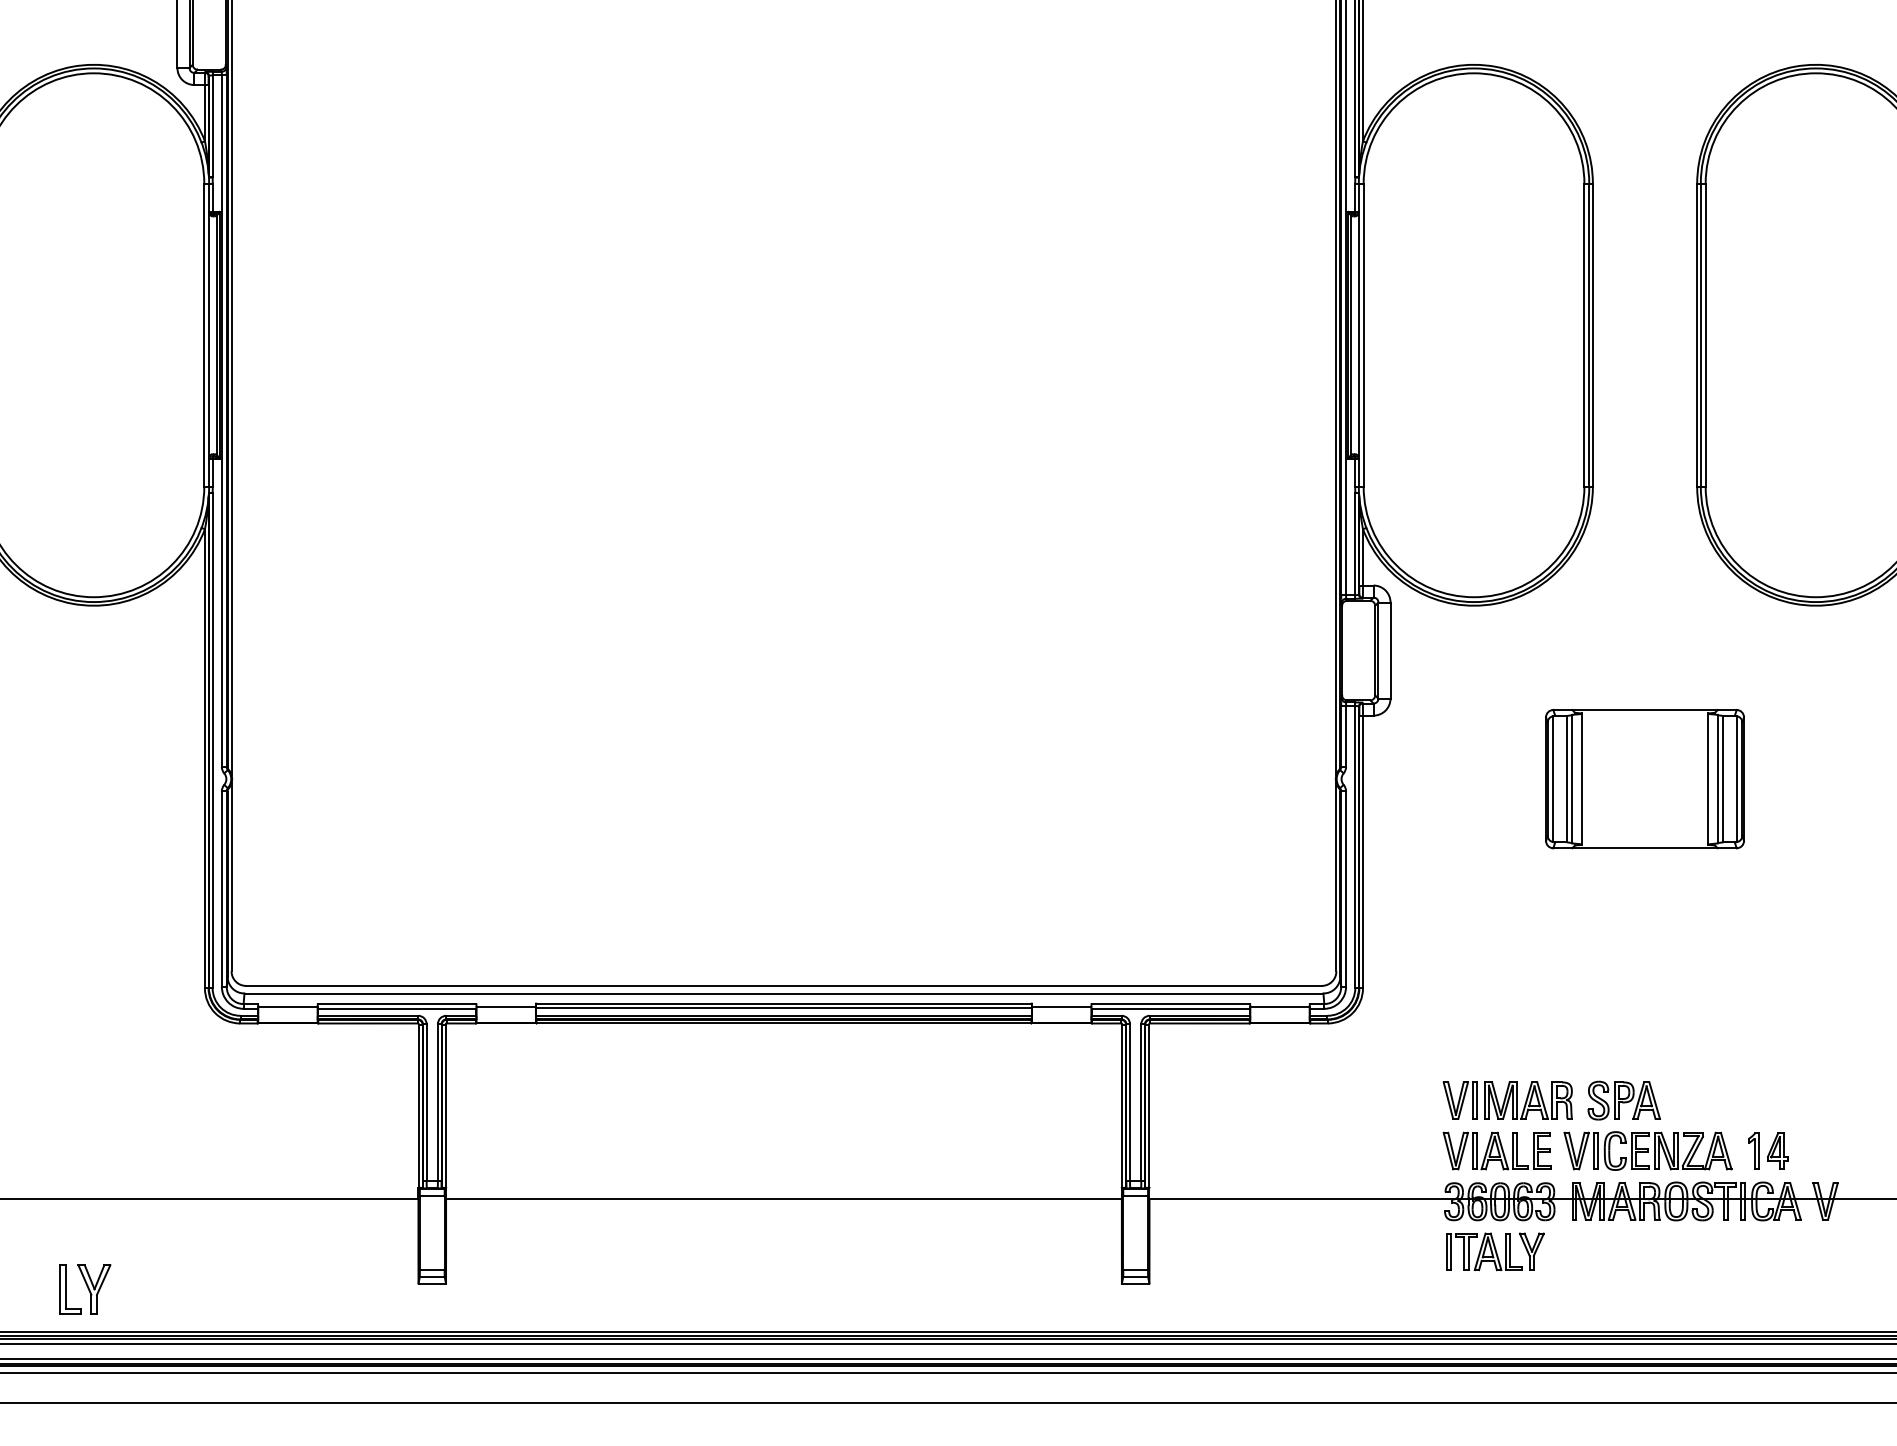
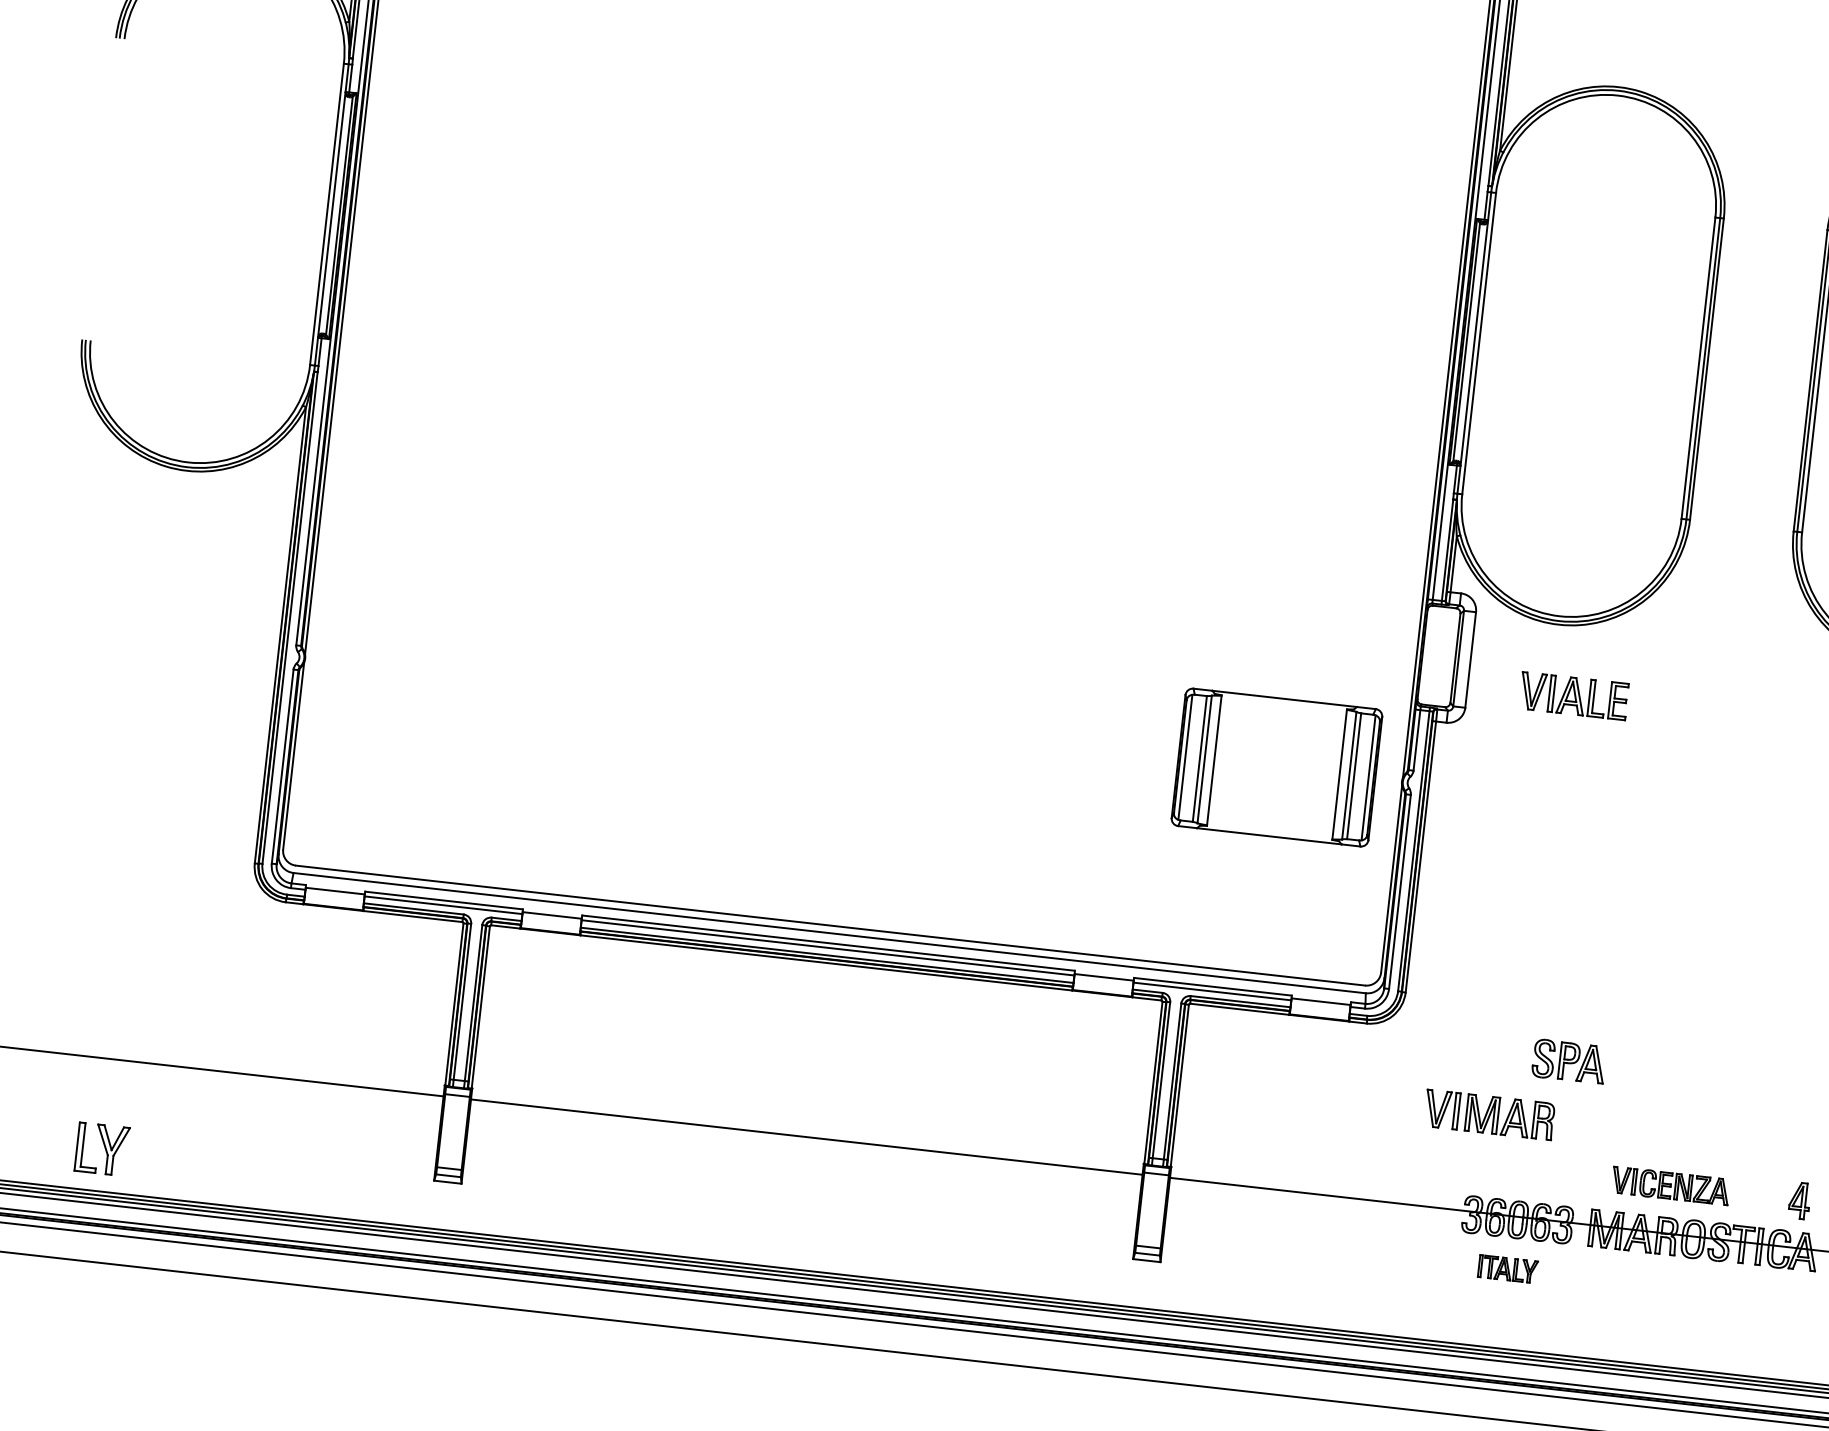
part: (1644, 779) -> (1276, 767), moved
part: (1507, 1100) -> (1489, 1114), moved
part: (1623, 1100) -> (1568, 1061), moved
part: (1496, 1150) -> (1573, 695), moved
part: (1647, 1150) -> (1670, 1185), size x0.7
part: (1753, 1150) -> (1775, 1197), removed
part: (1495, 1251) -> (1508, 1268), size x0.6

